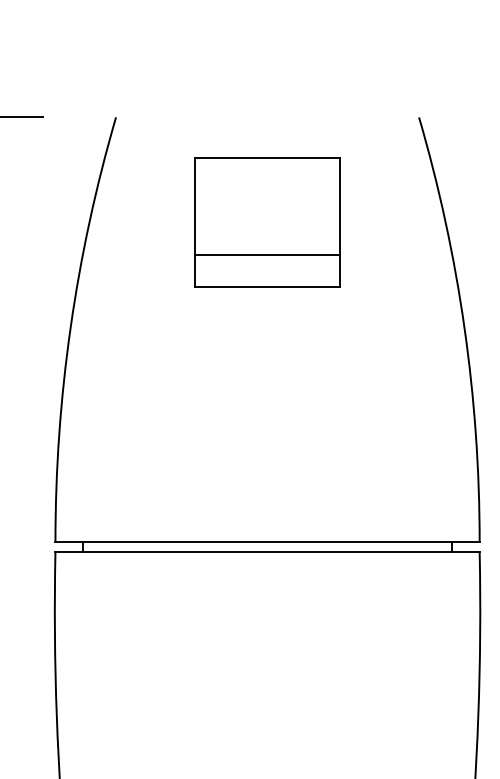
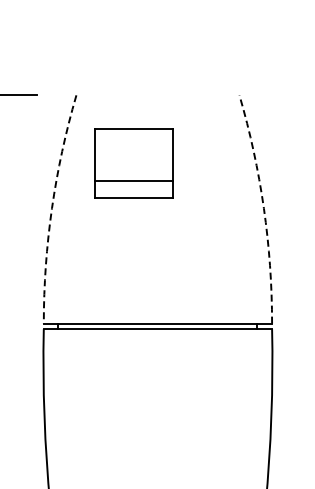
part: (266, 221) -> (133, 163), moved
arc: (71, 327) -> (52, 208), solid -> dashed
arc: (463, 327) -> (263, 208), solid -> dashed

